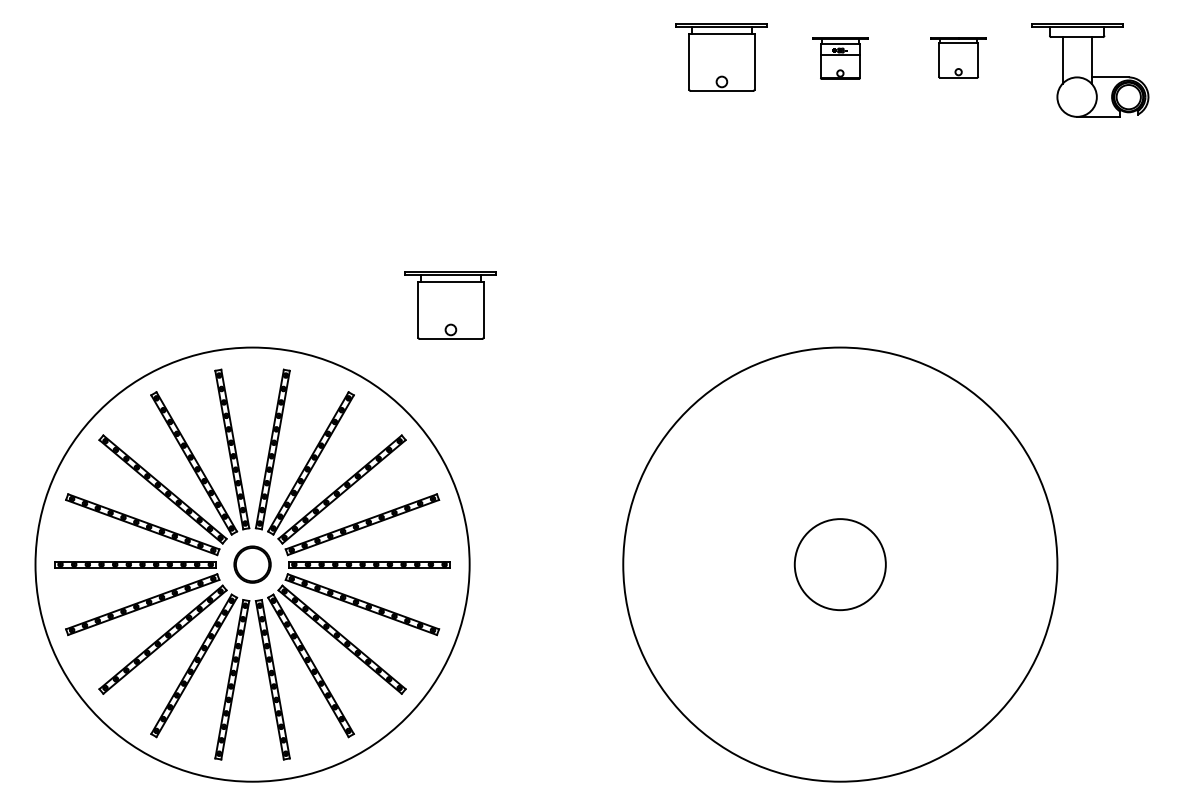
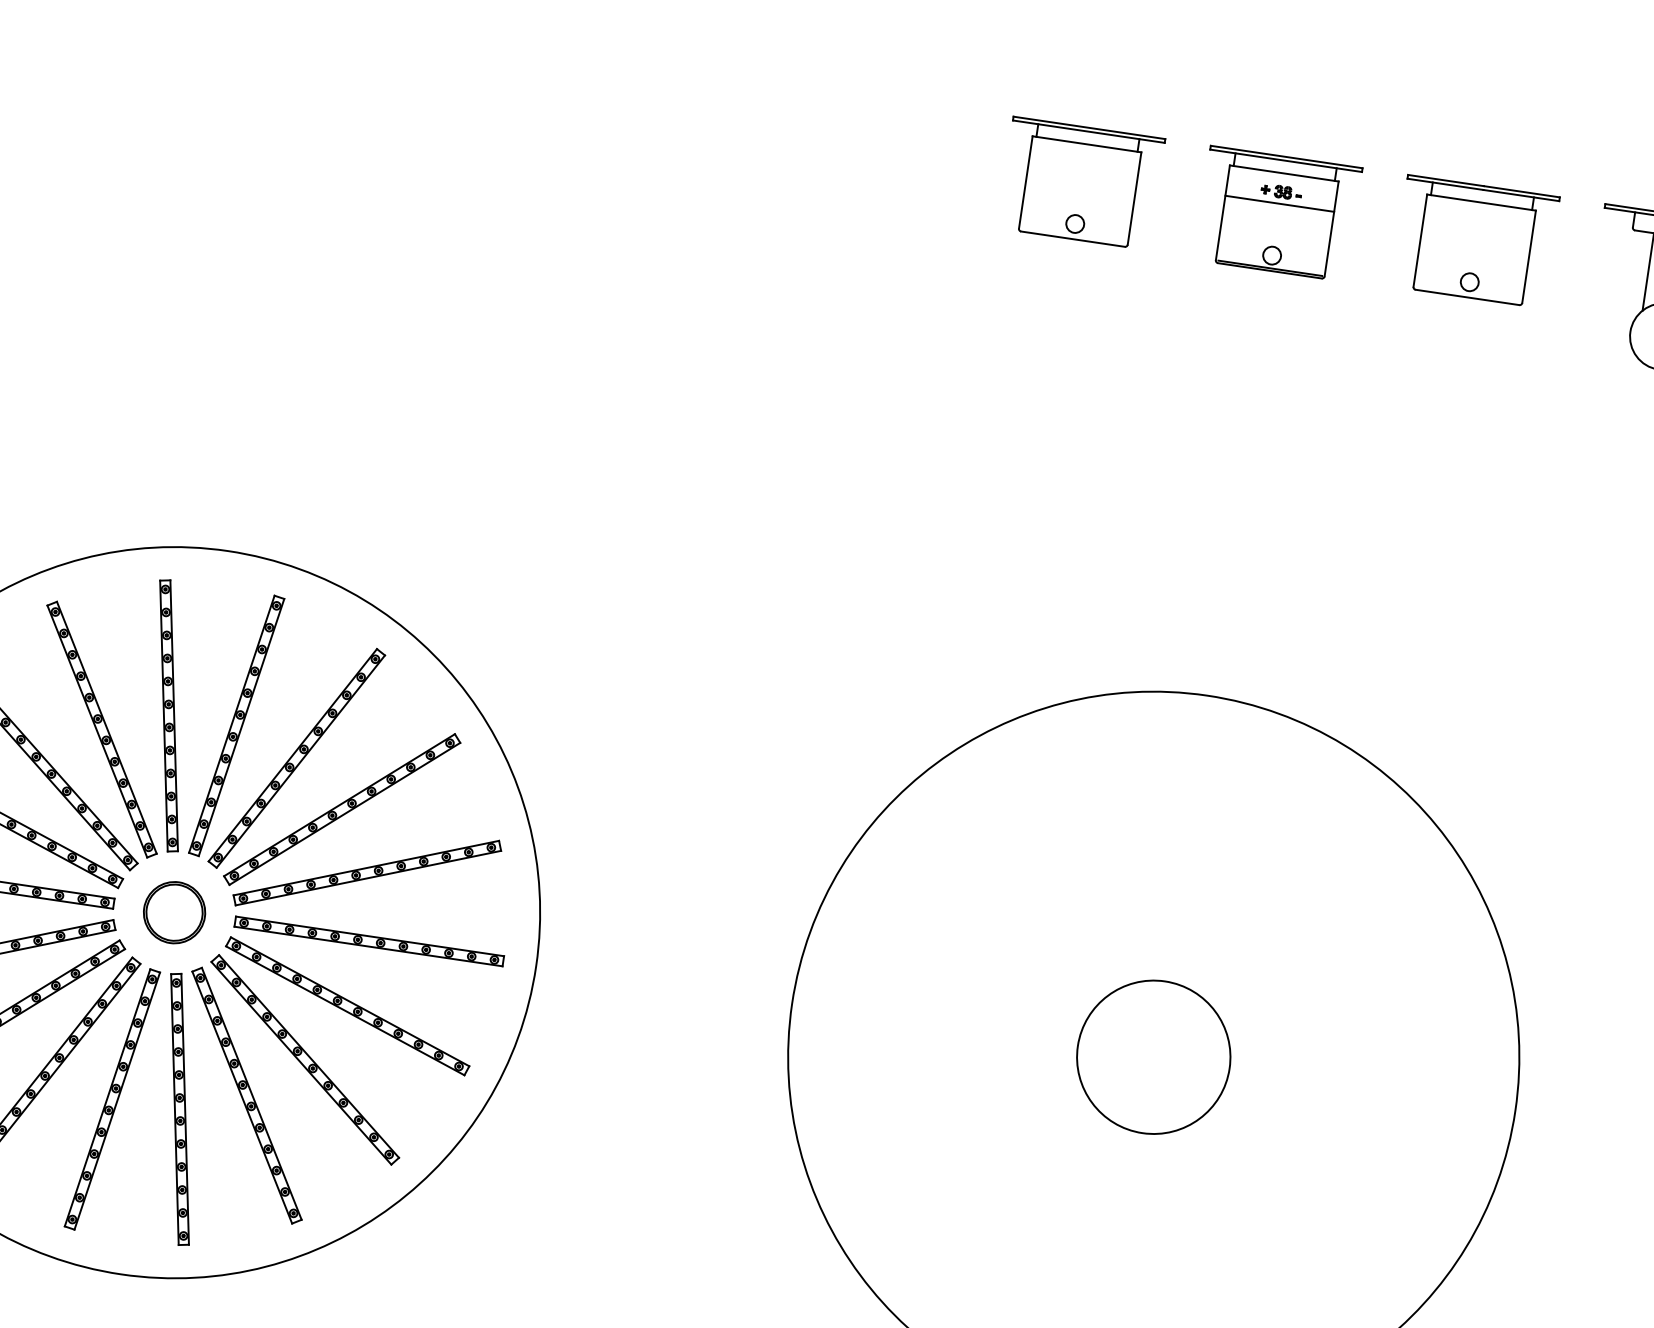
part: (958, 57) -> (1475, 241), size x1.67
part: (840, 58) -> (1278, 214), size x1.67
part: (450, 305) -> (568, 529), removed

